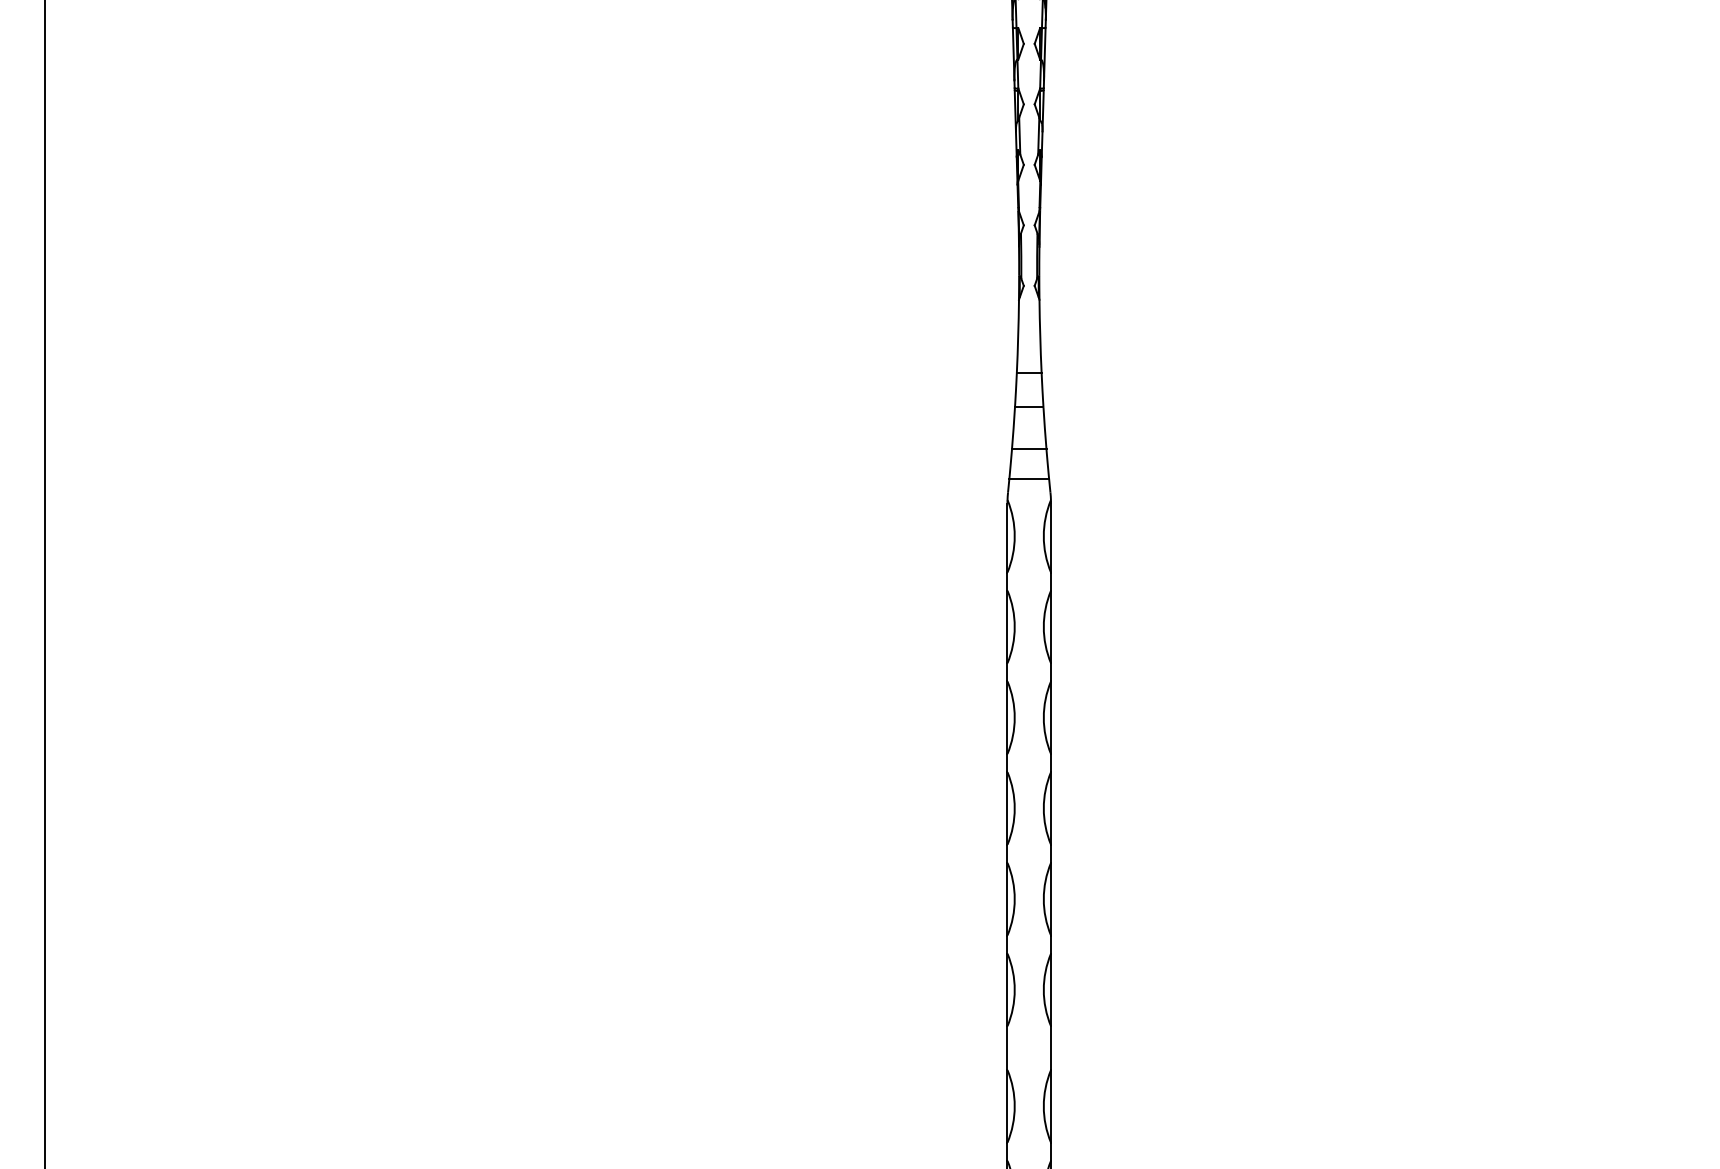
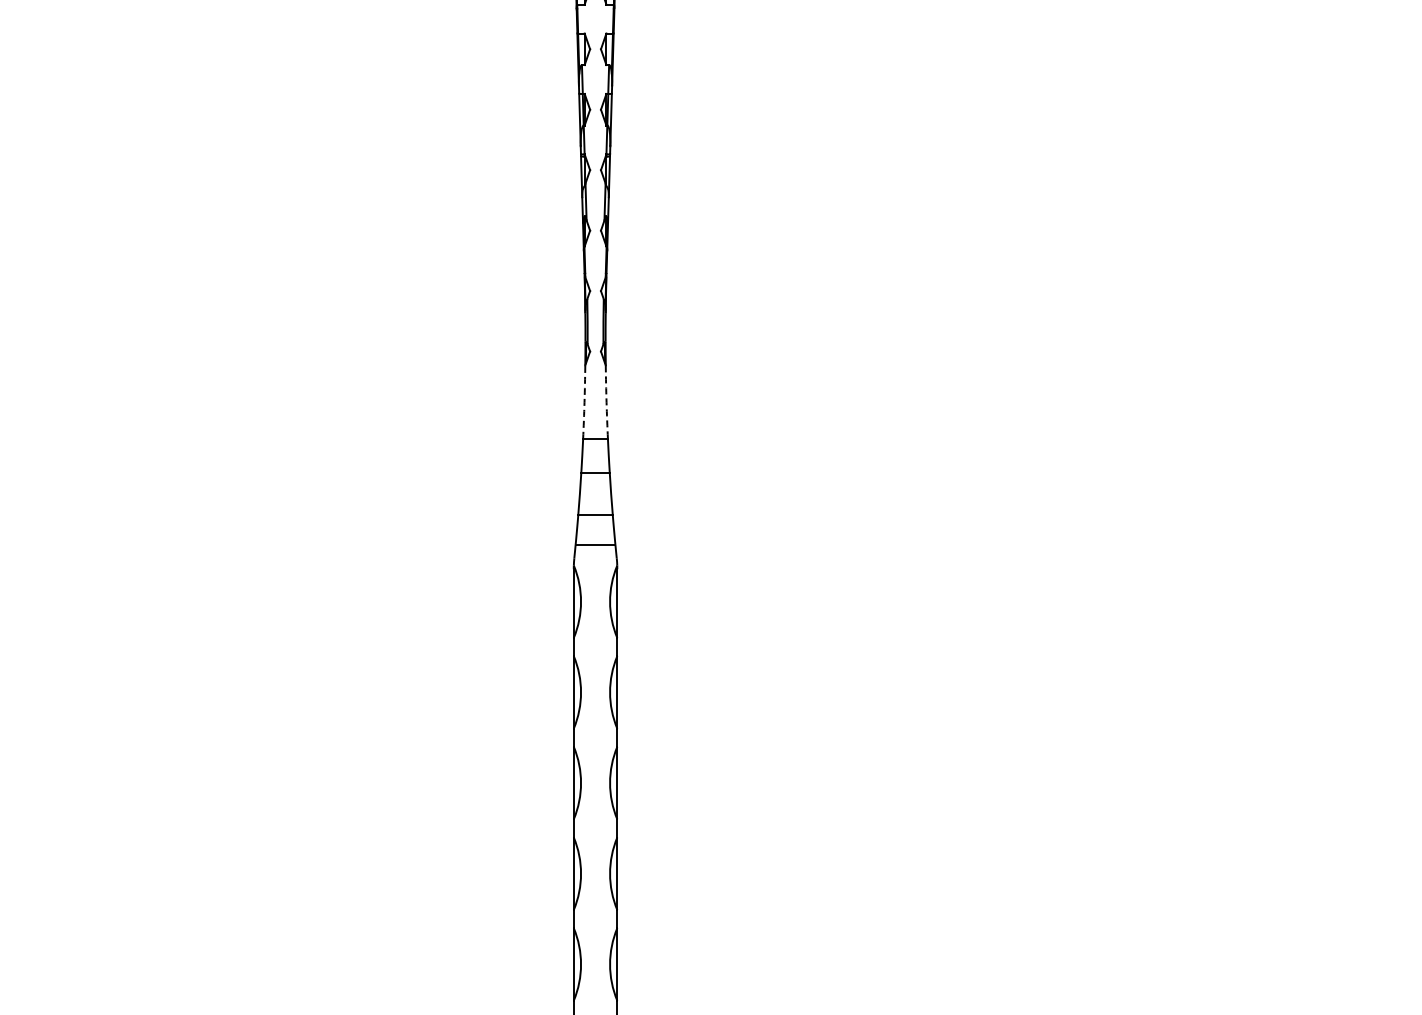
arc: (1018, 336) -> (584, 402), solid -> dashed
arc: (1040, 336) -> (606, 402), solid -> dashed

